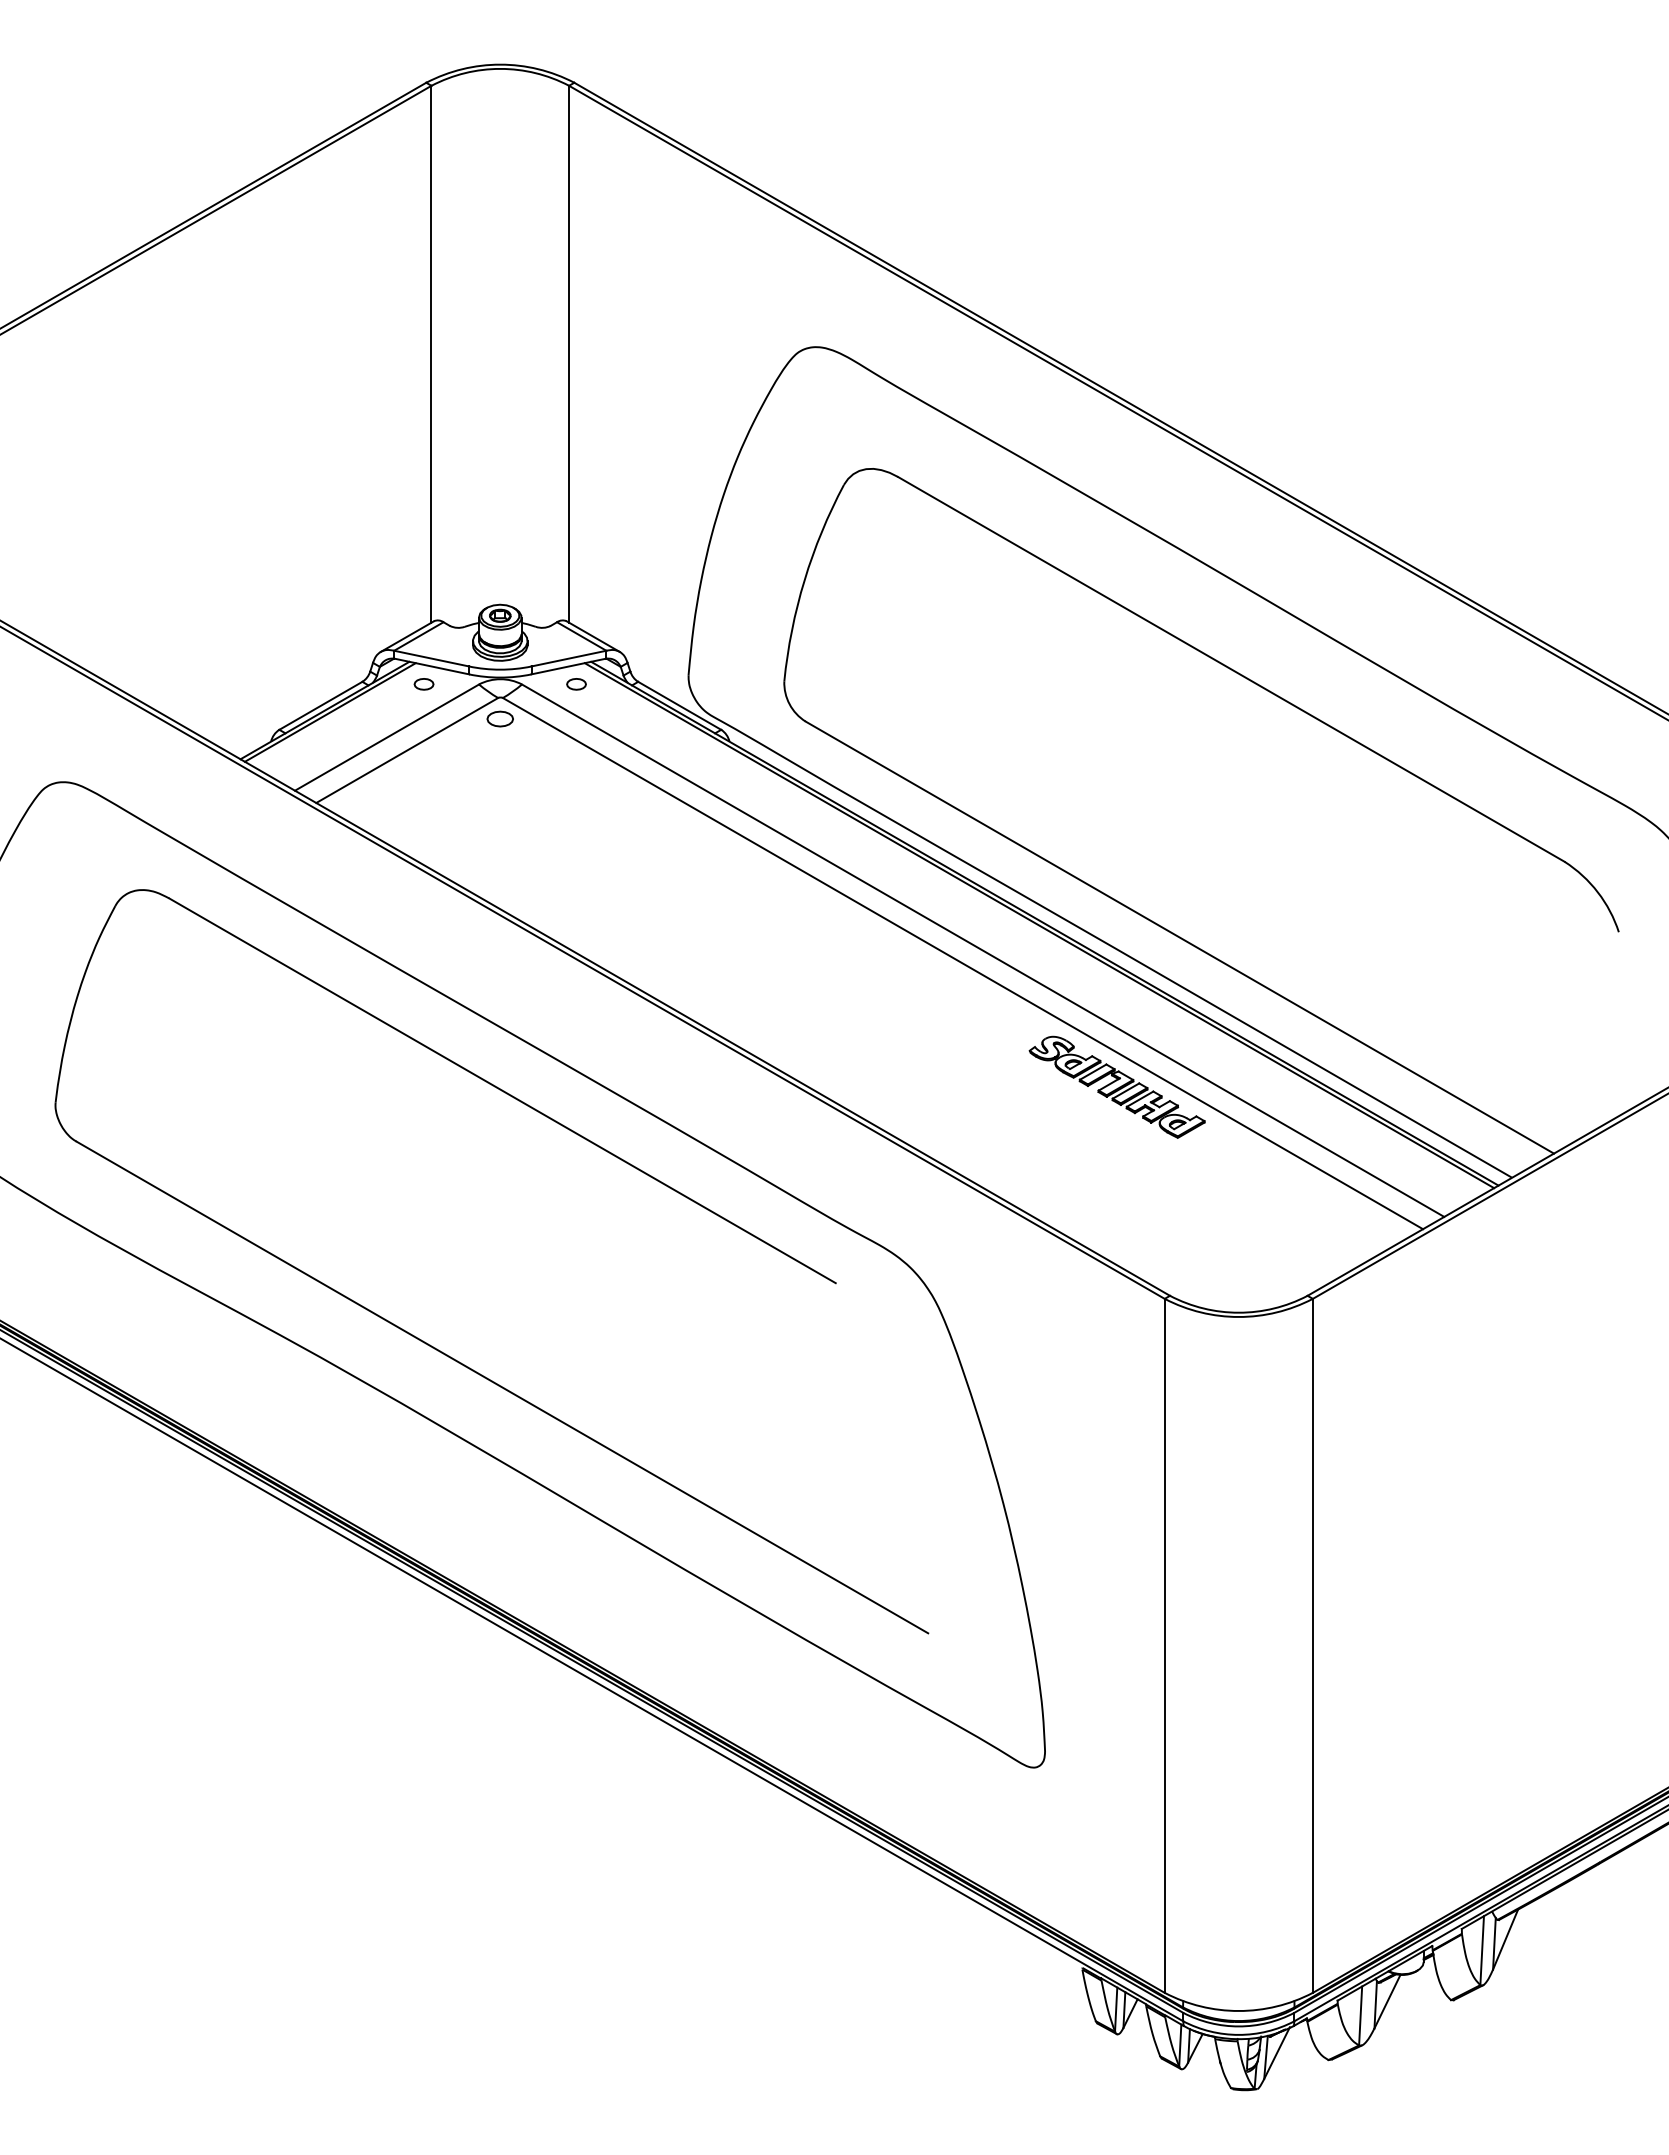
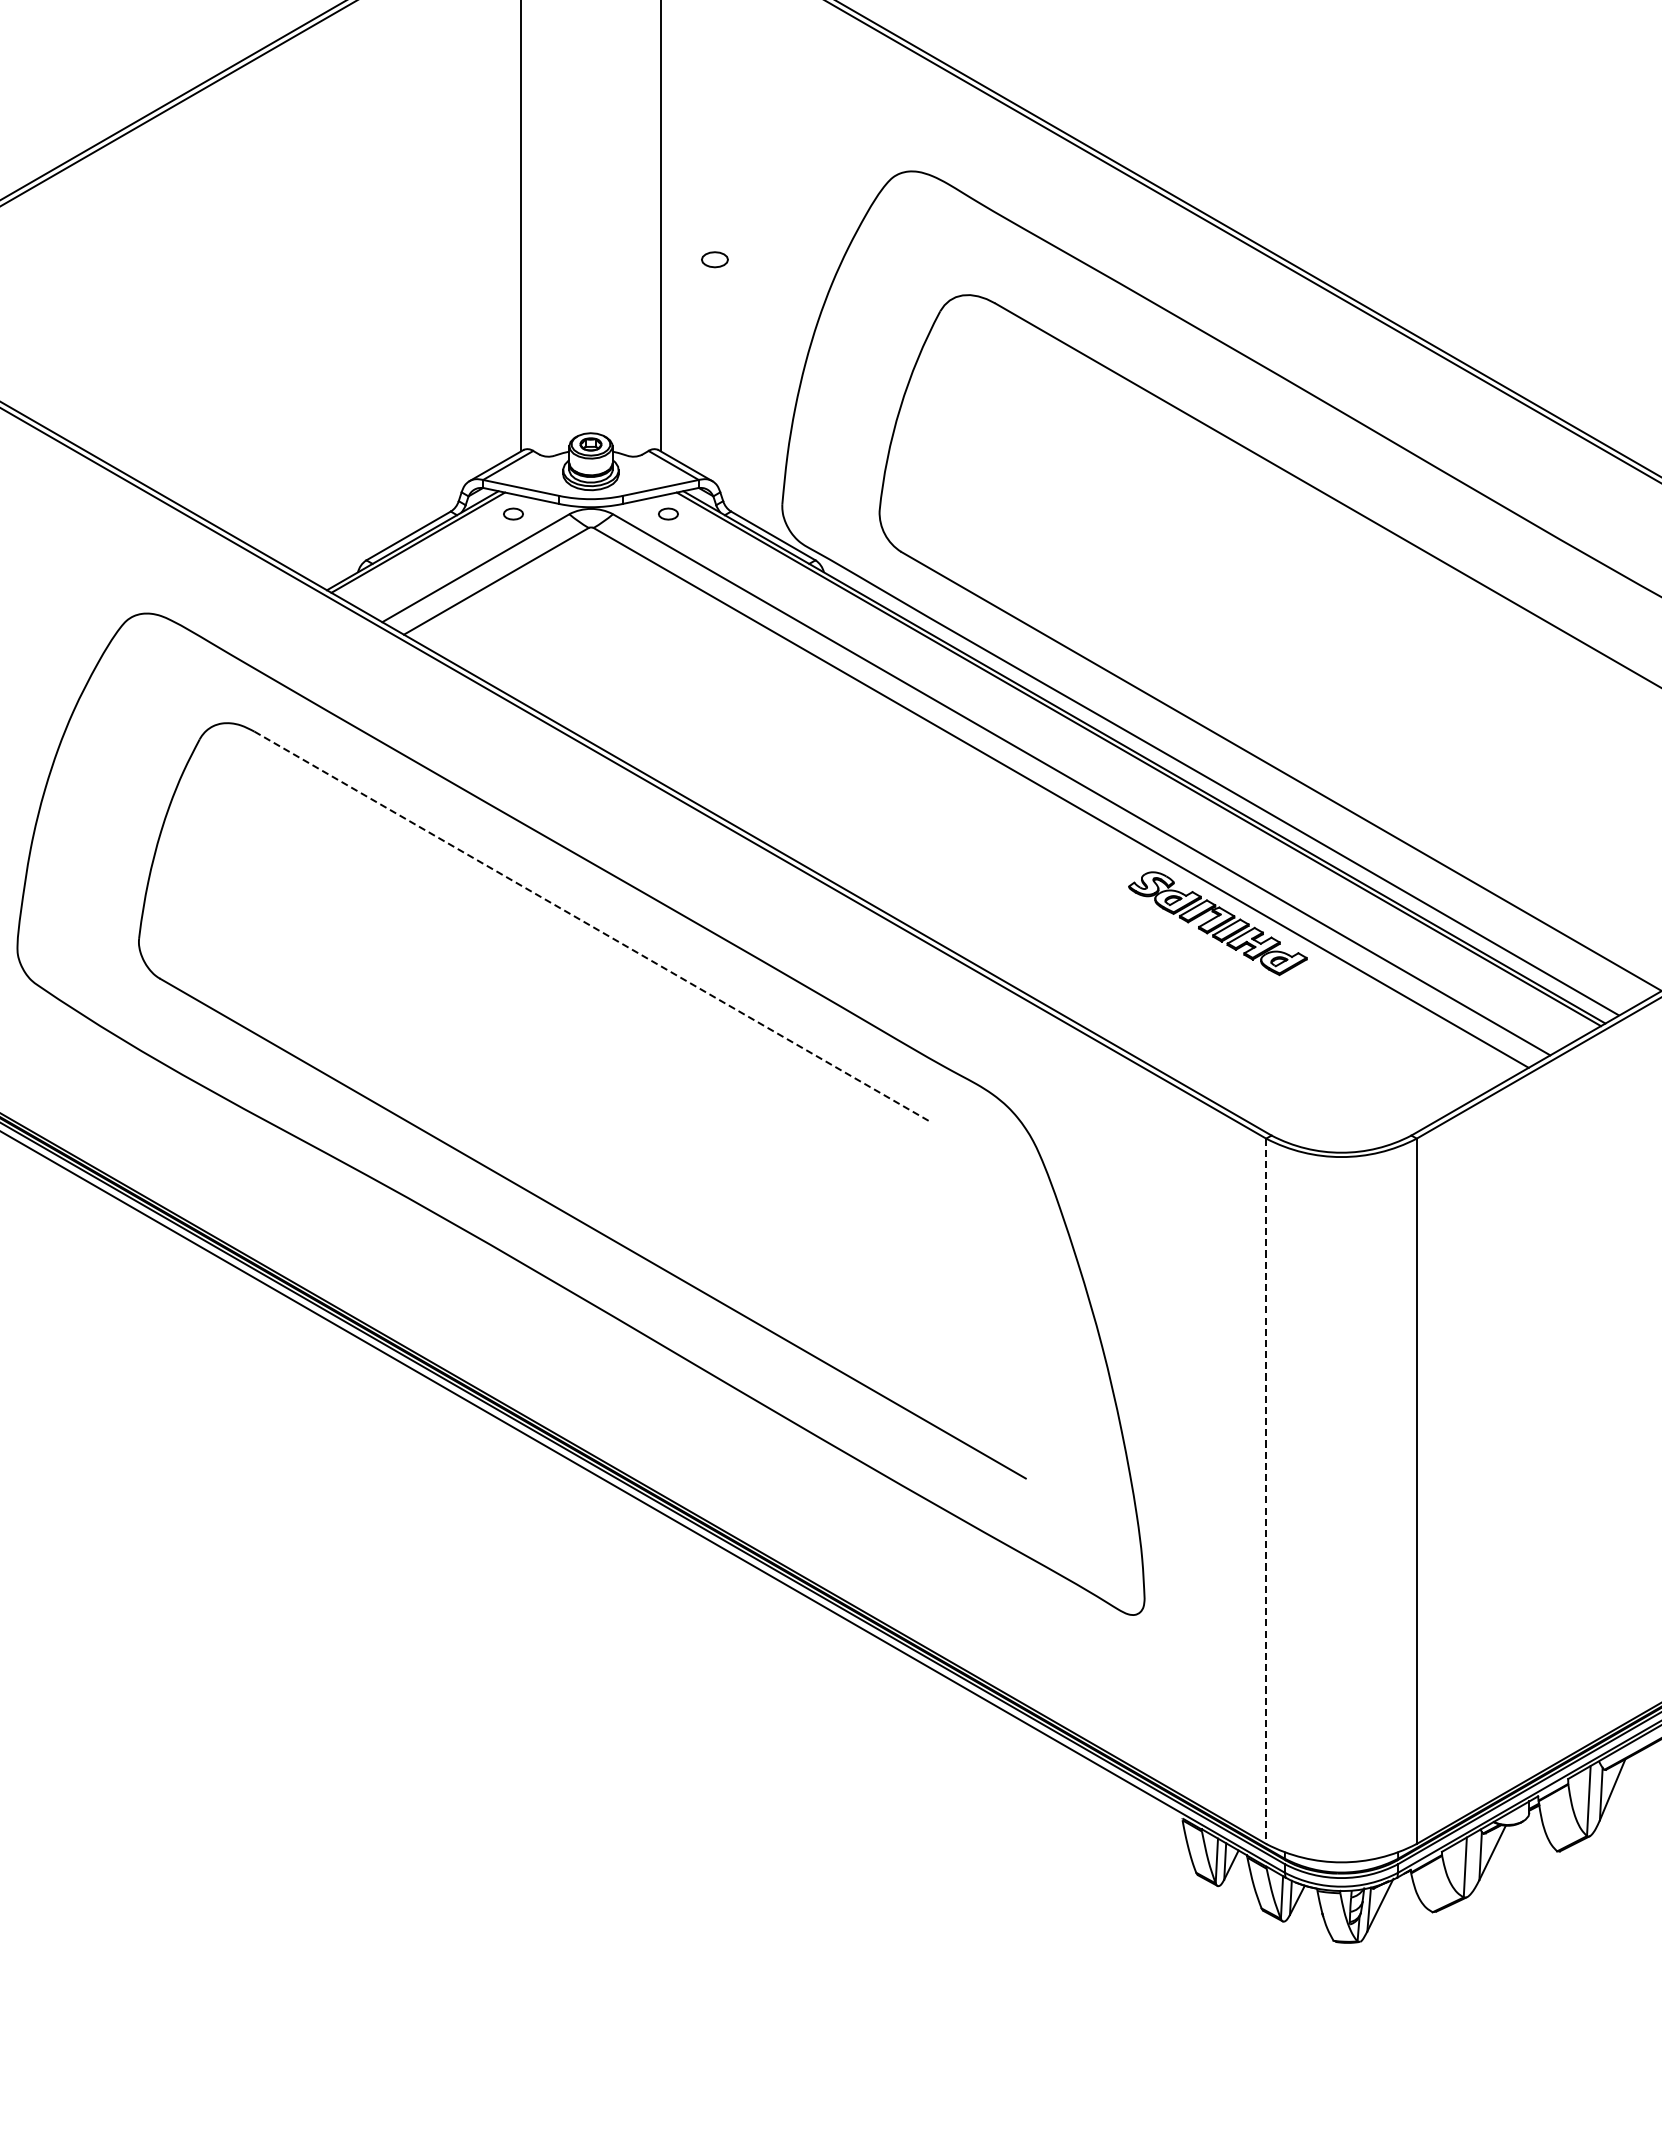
part: (499, 718) -> (714, 259), moved
line: (502, 1090) -> (593, 926), solid -> dashed
line: (1164, 1646) -> (1265, 1491), solid -> dashed

